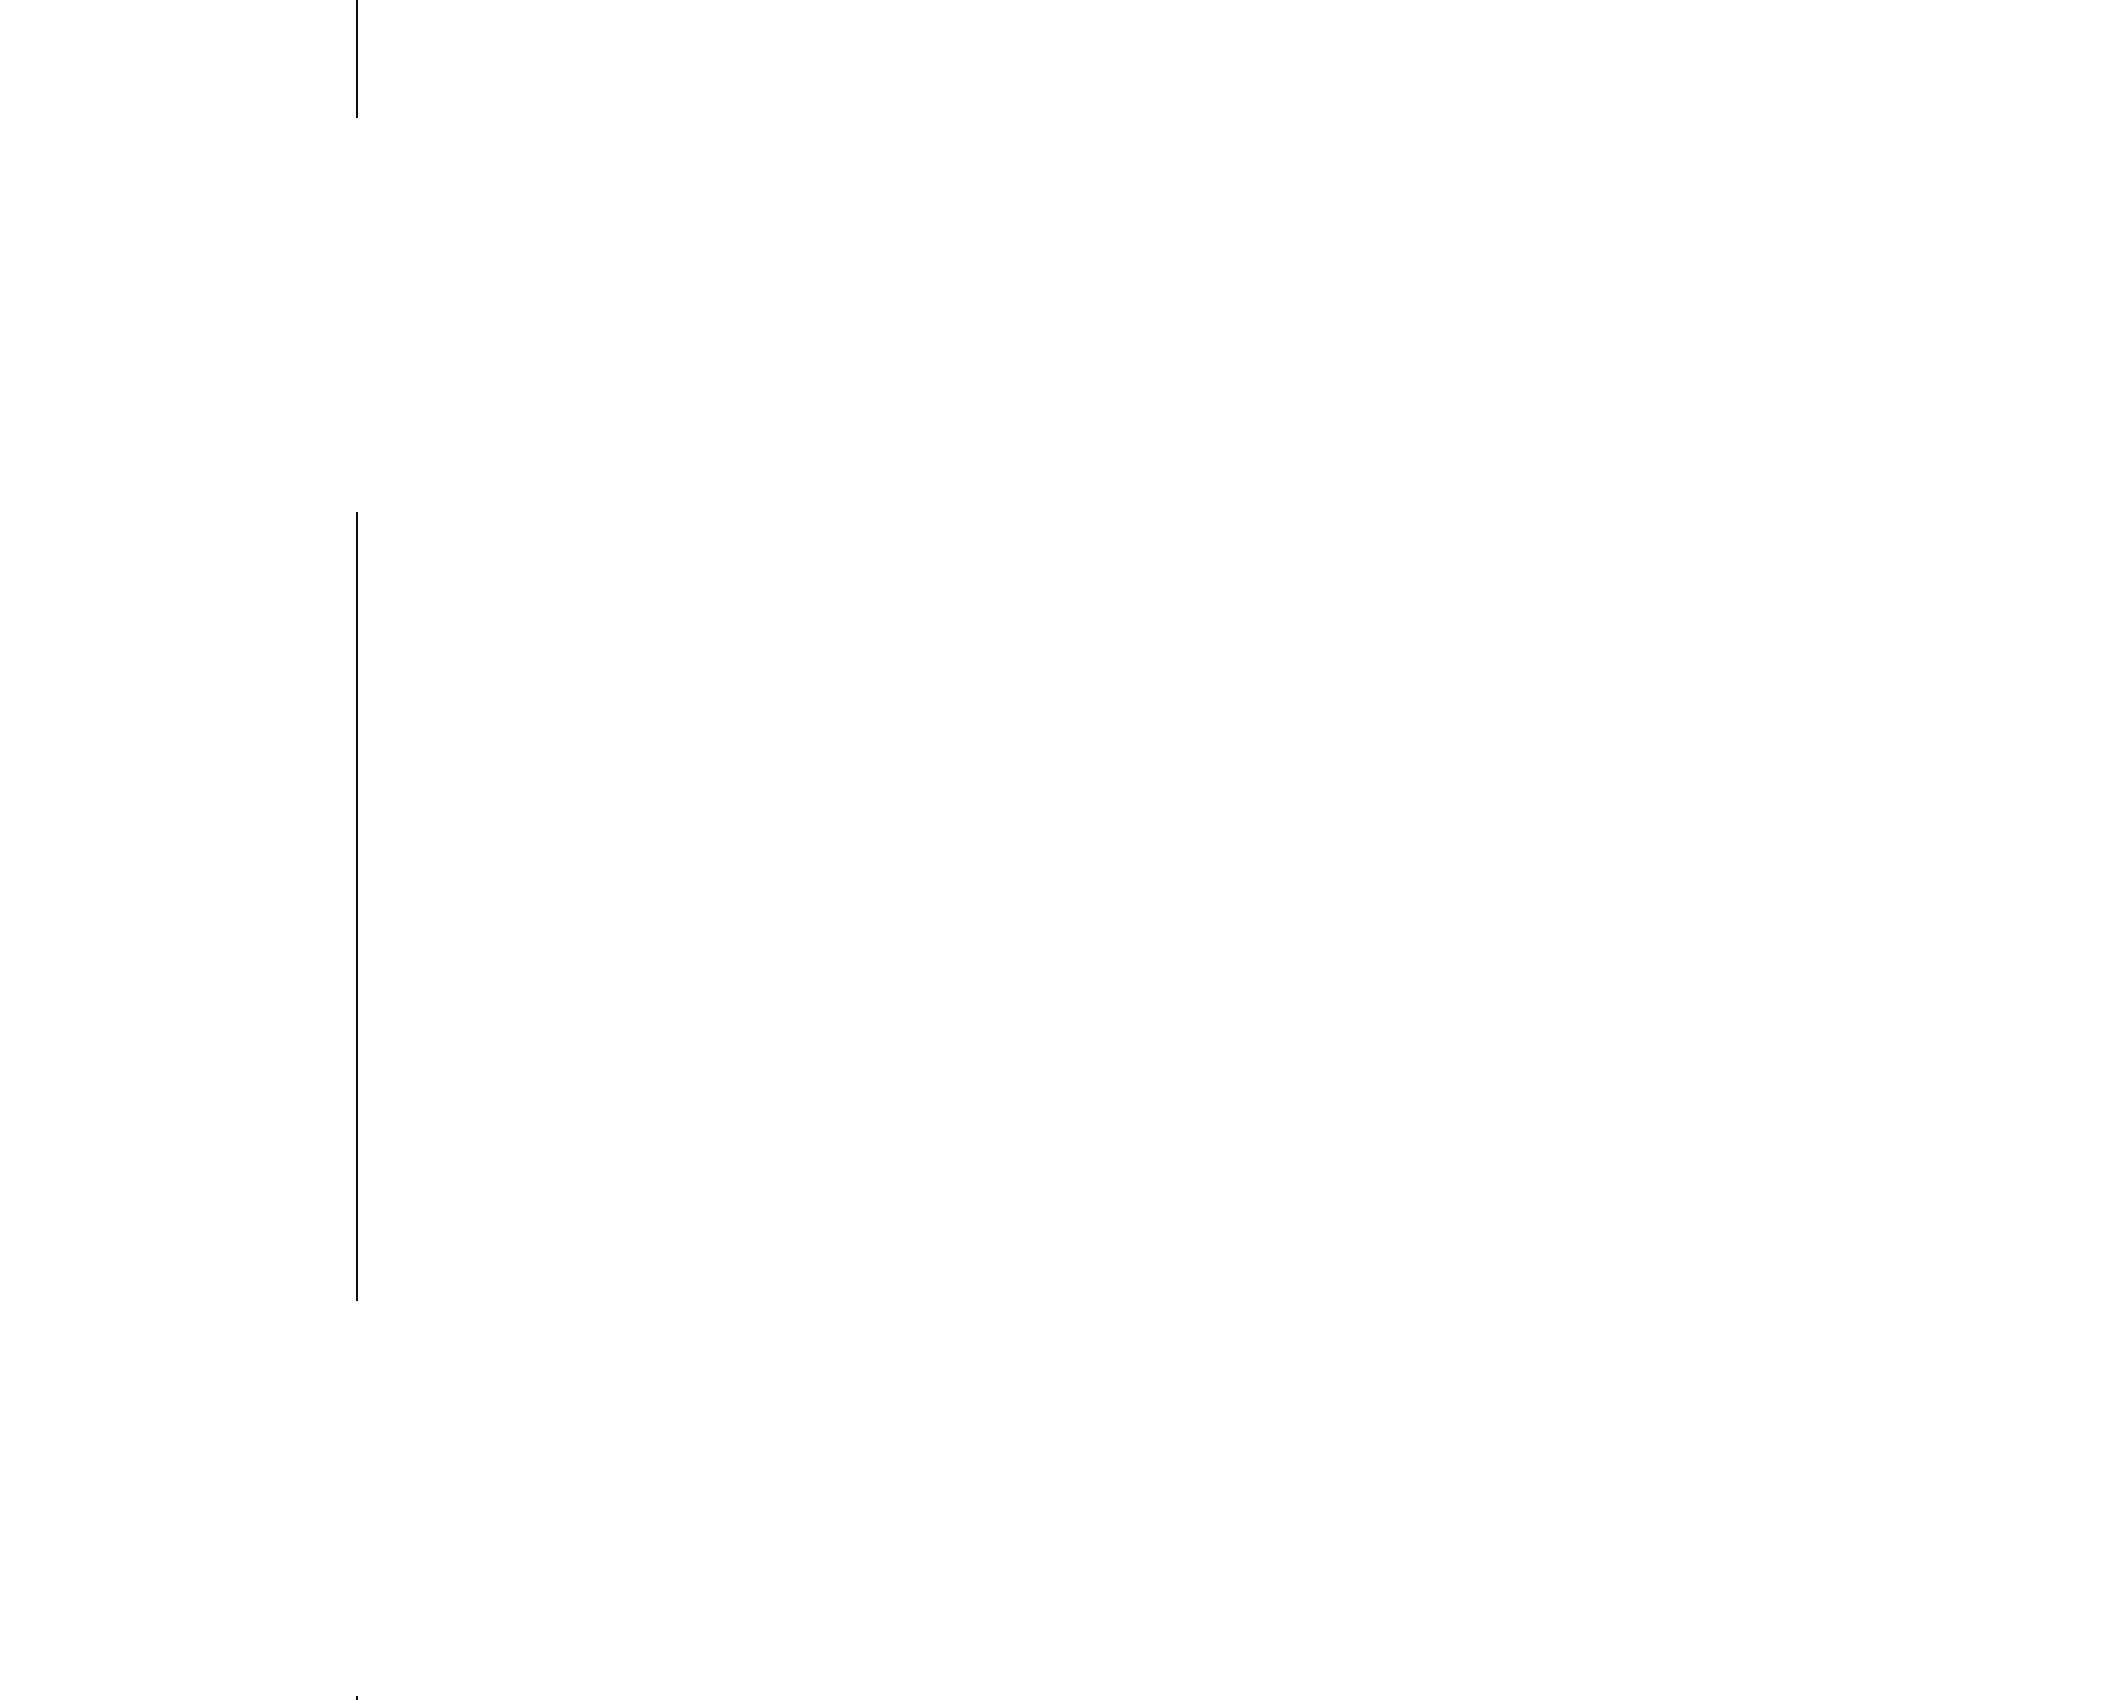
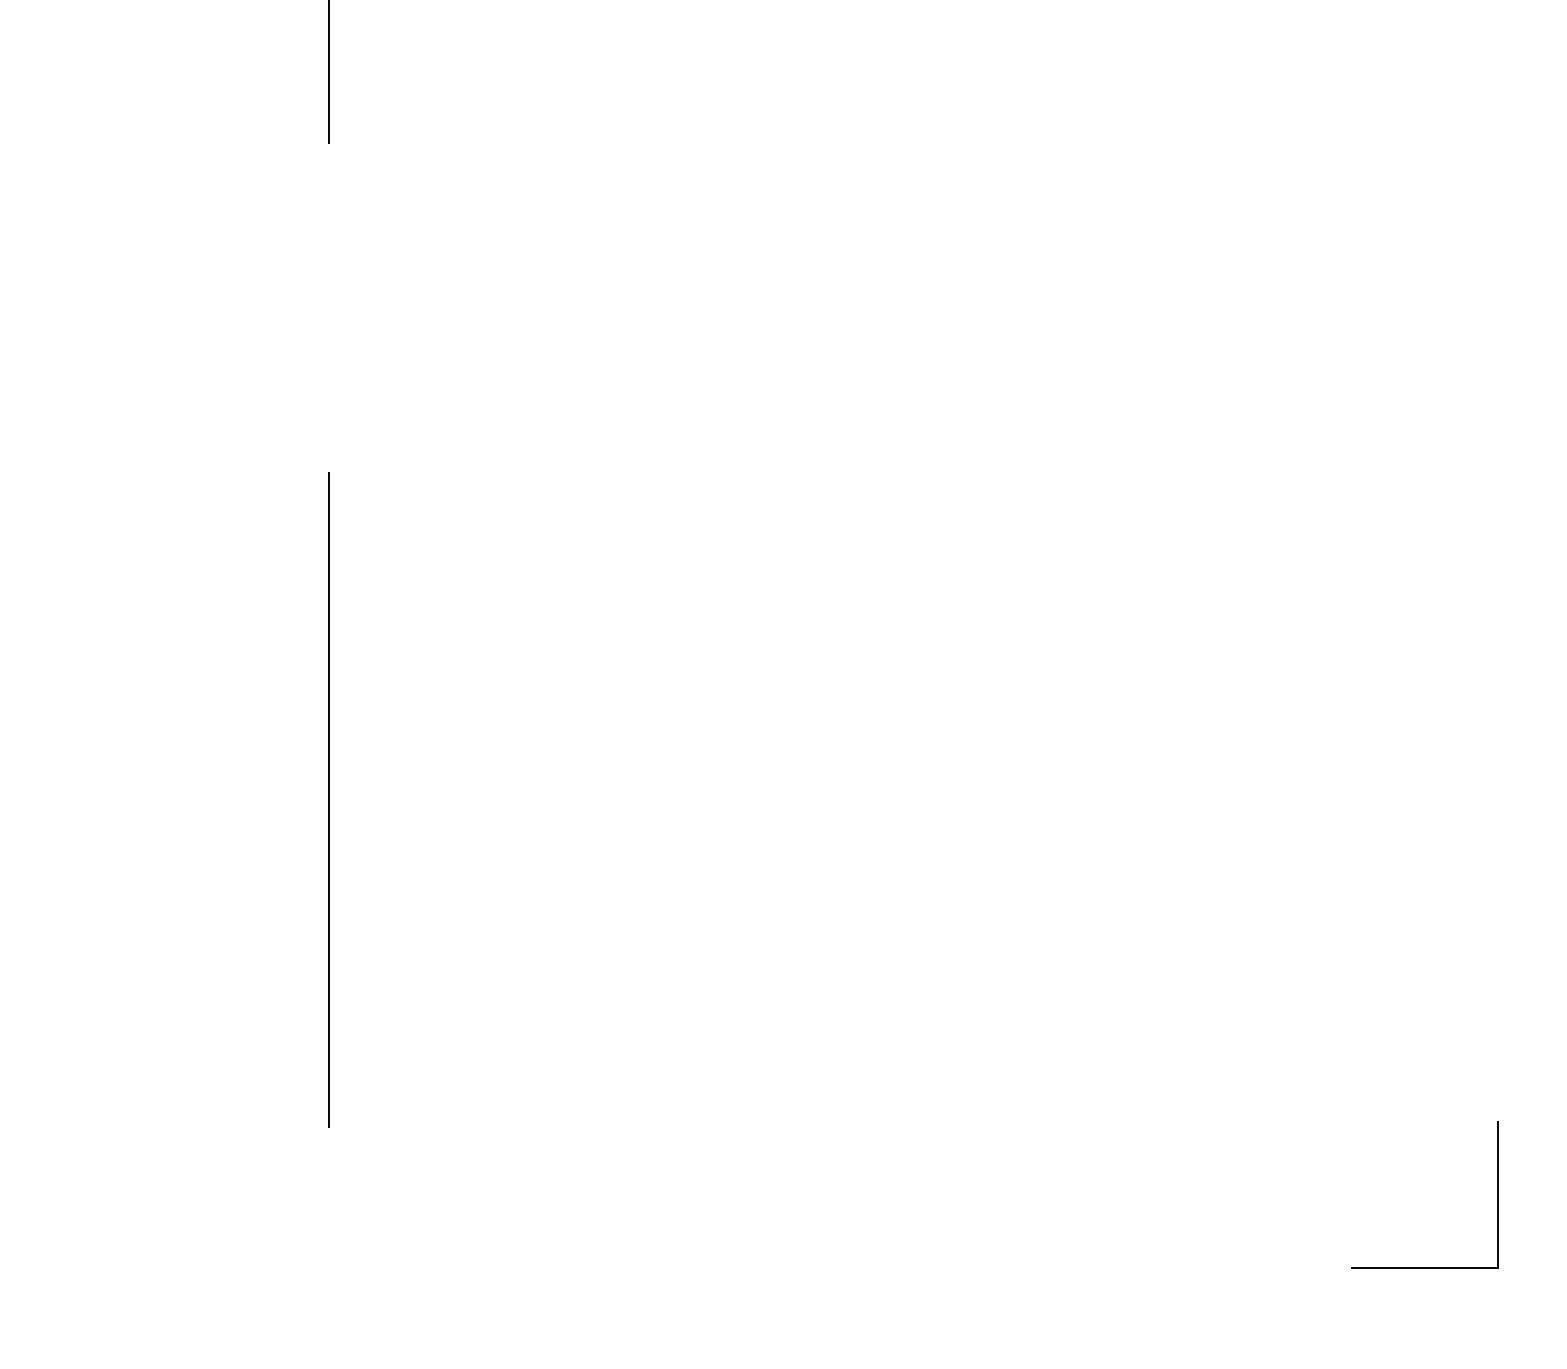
part: (1762, 1380) -> (1497, 1194), added

